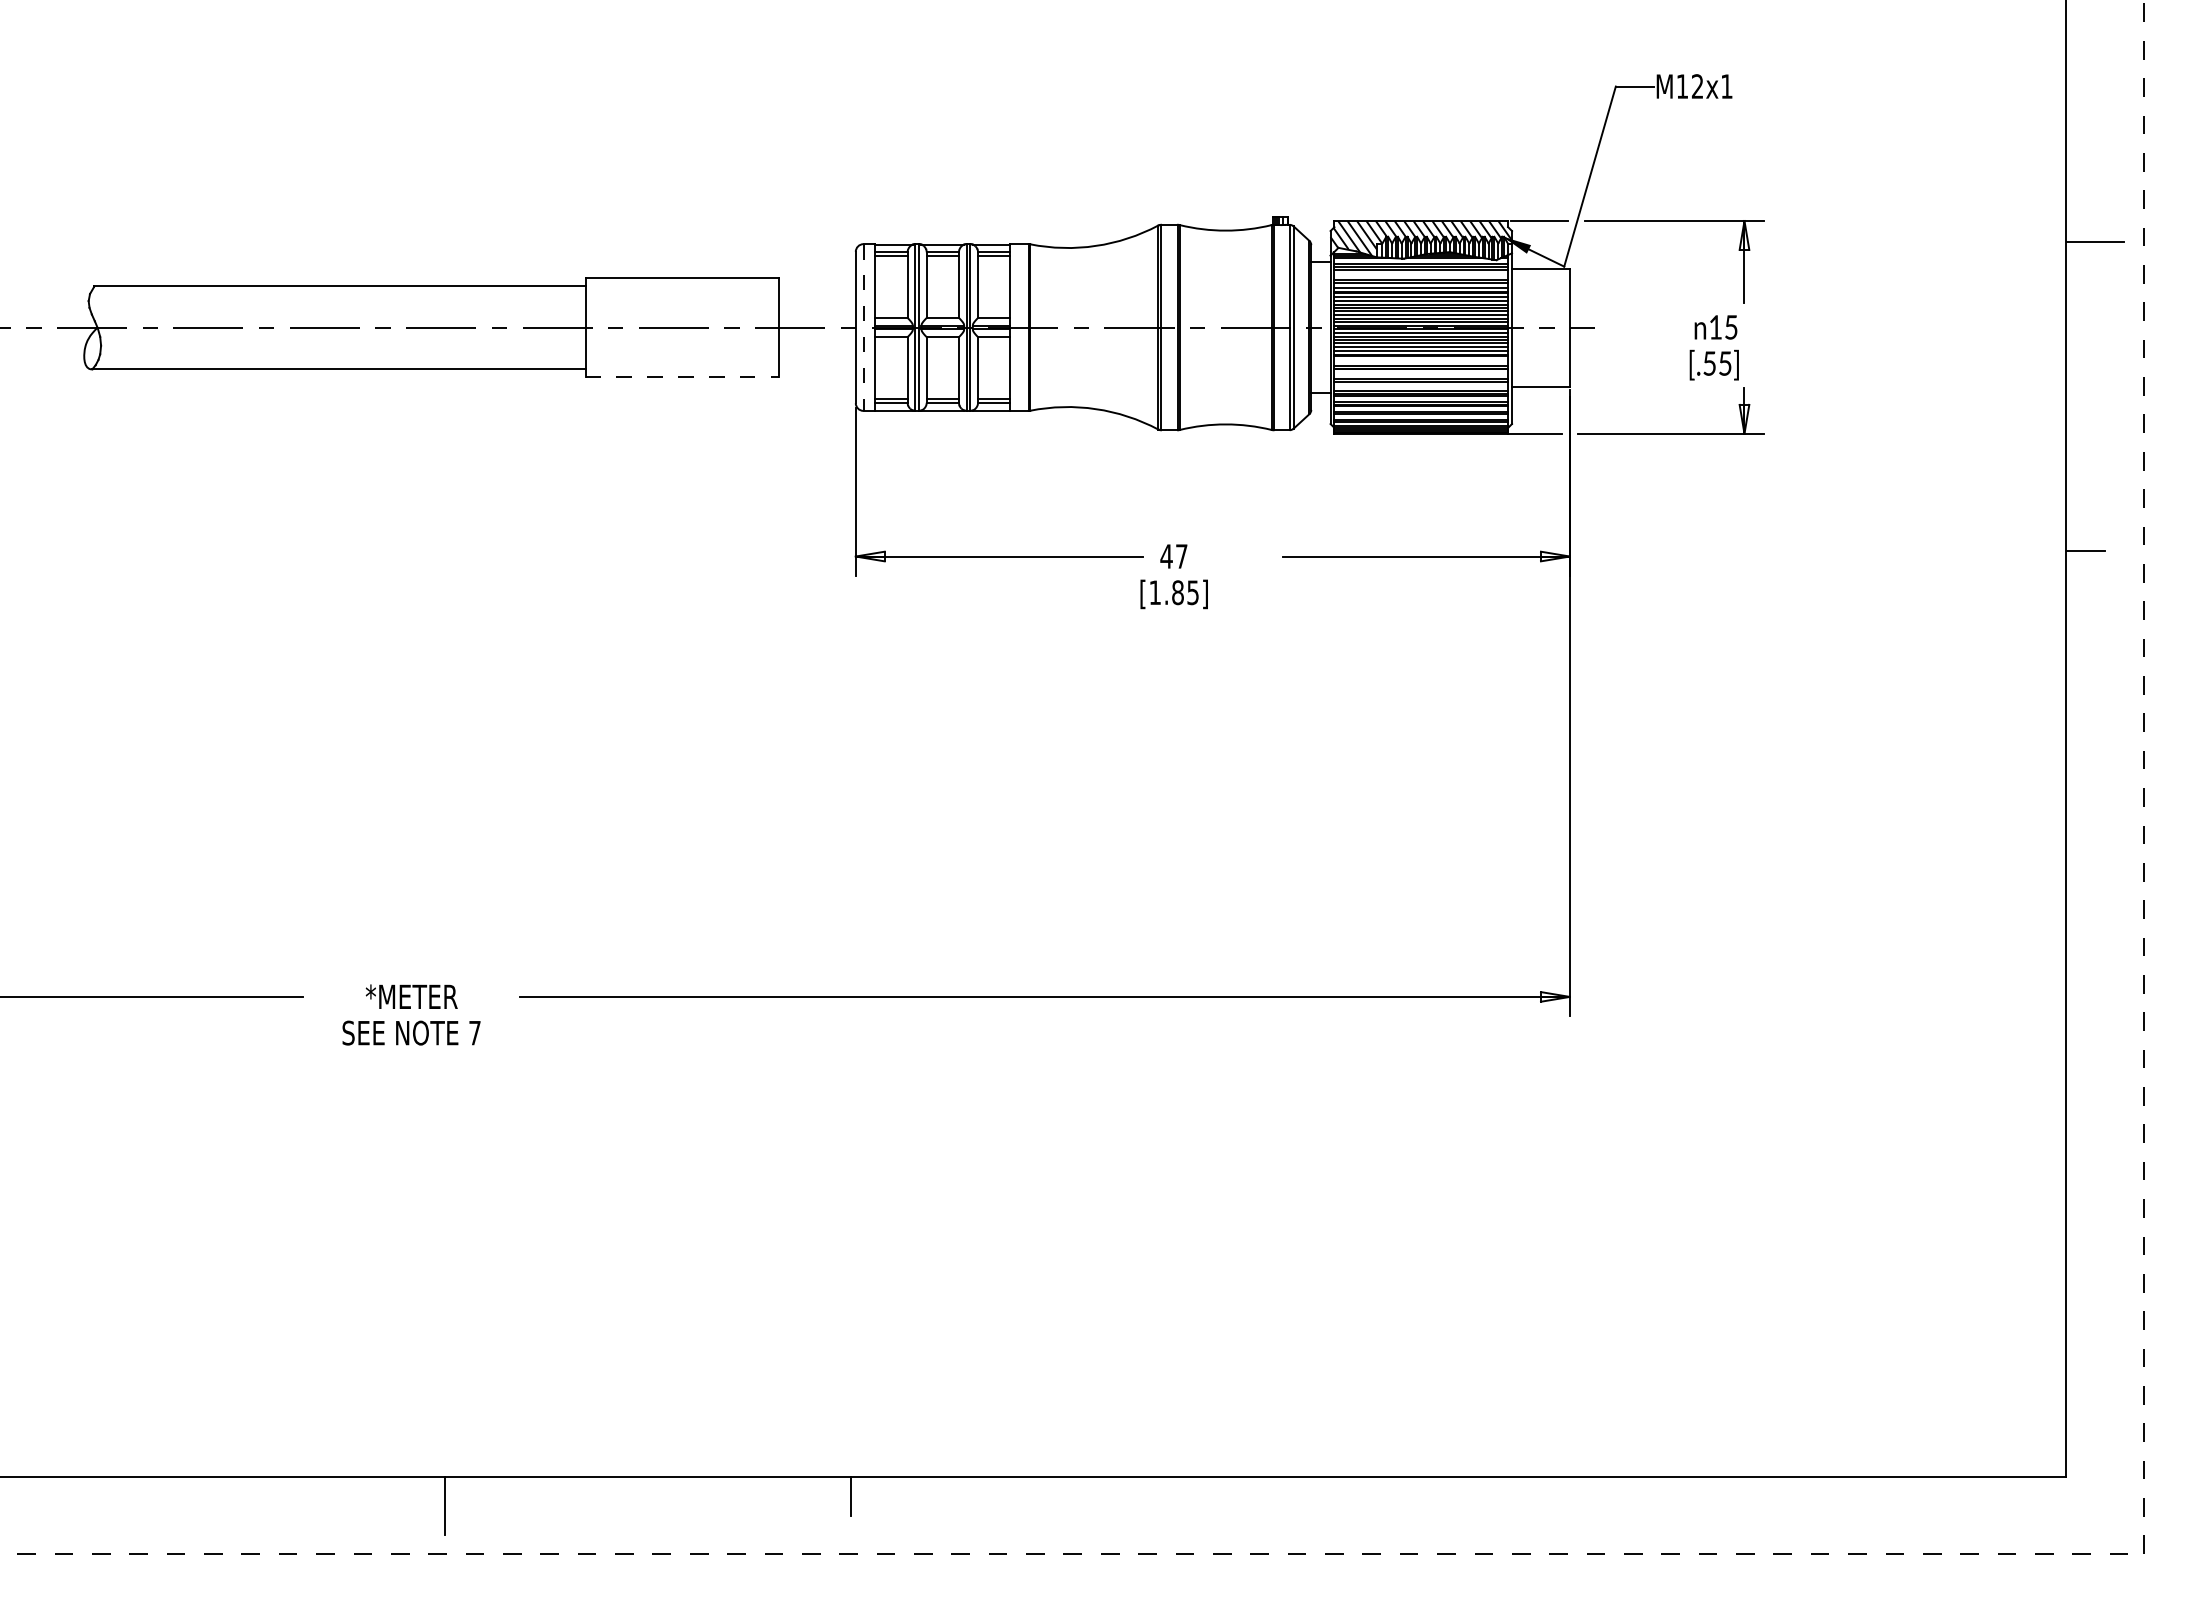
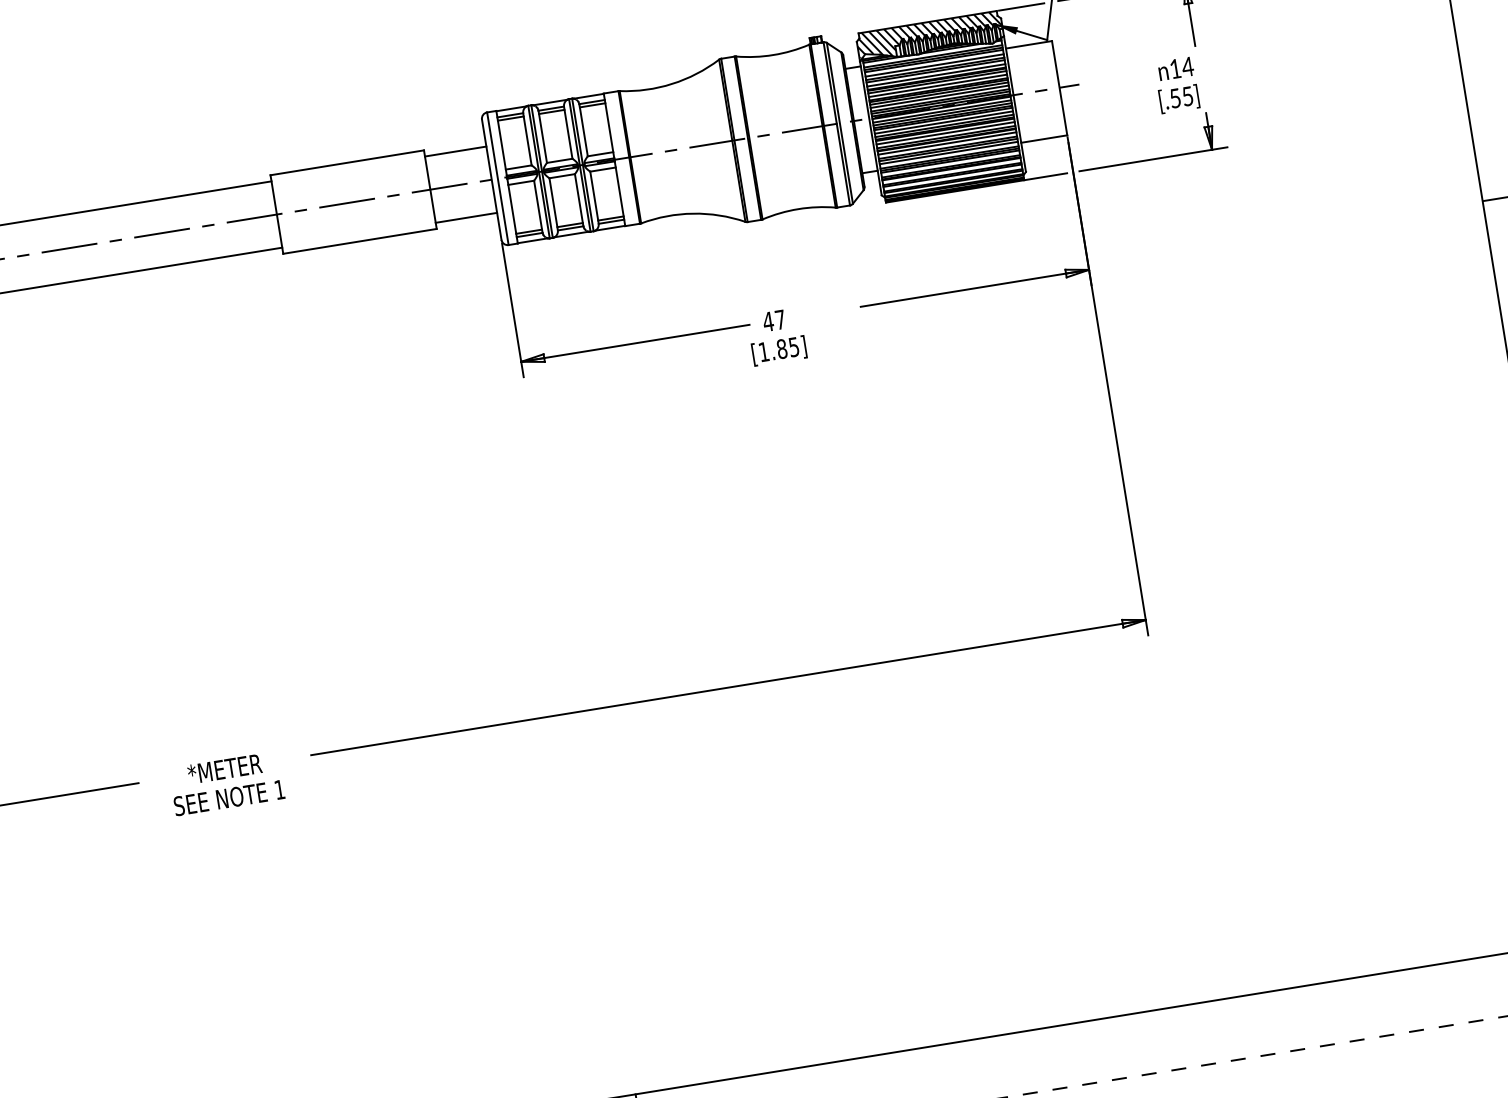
line: (1421, 275) -> (934, 65), added
line: (816, 285) -> (455, 151), added
text: (1731, 327) -> (1188, 66), 15 -> 14
line: (863, 328) -> (497, 179), dashed -> solid
line: (1421, 360) -> (945, 133), added
line: (816, 369) -> (465, 218), added
line: (1421, 373) -> (947, 143), added
line: (682, 376) -> (360, 240), dashed -> solid
line: (1421, 385) -> (949, 152), added
text: (474, 1033) -> (279, 790), 7 -> 1

